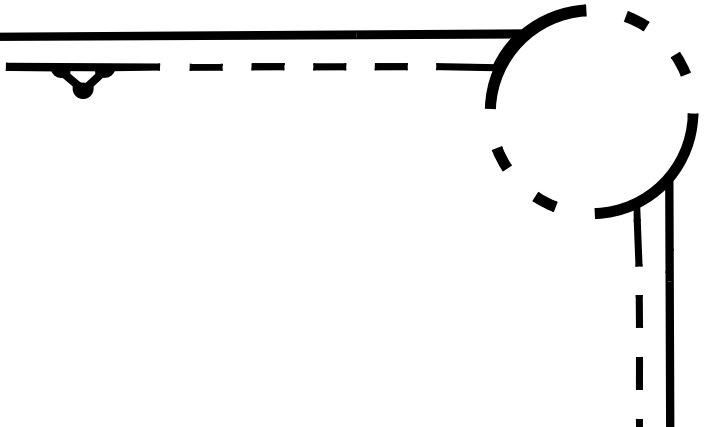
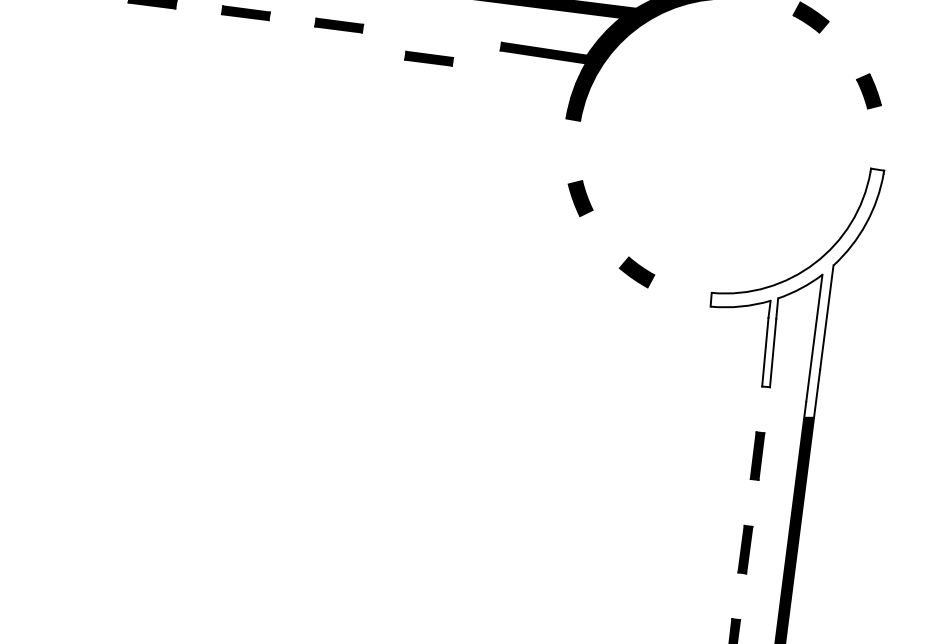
part: (390, 66) -> (428, 58), moved
fill: (646, 197) -> (790, 285), removed

